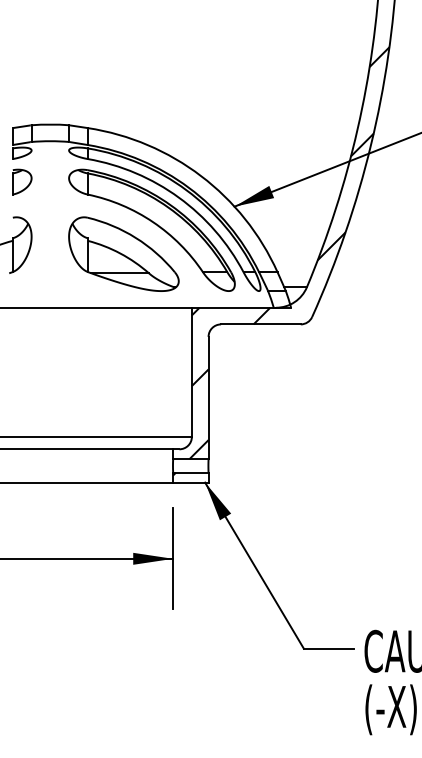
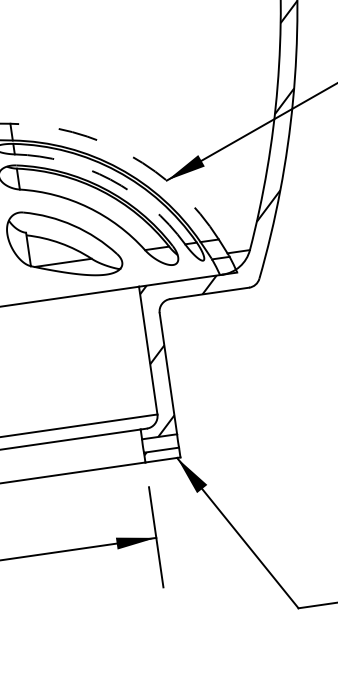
arc: (201, 176) -> (129, 155), solid -> dashed
arc: (178, 197) -> (110, 179), solid -> dashed

